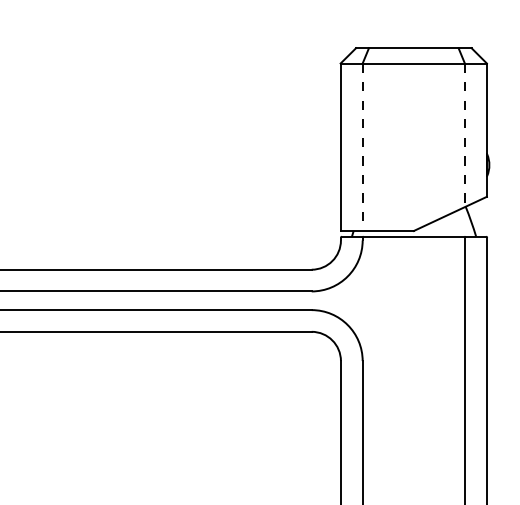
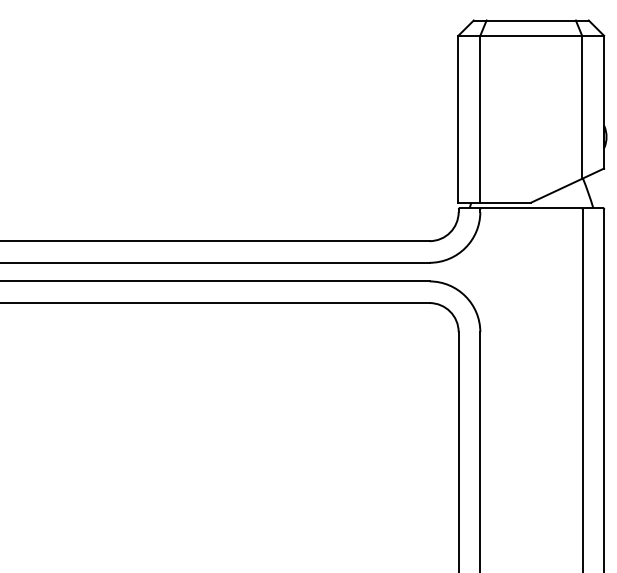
line: (465, 135) -> (582, 107), dashed -> solid
line: (362, 147) -> (480, 119), dashed -> solid

